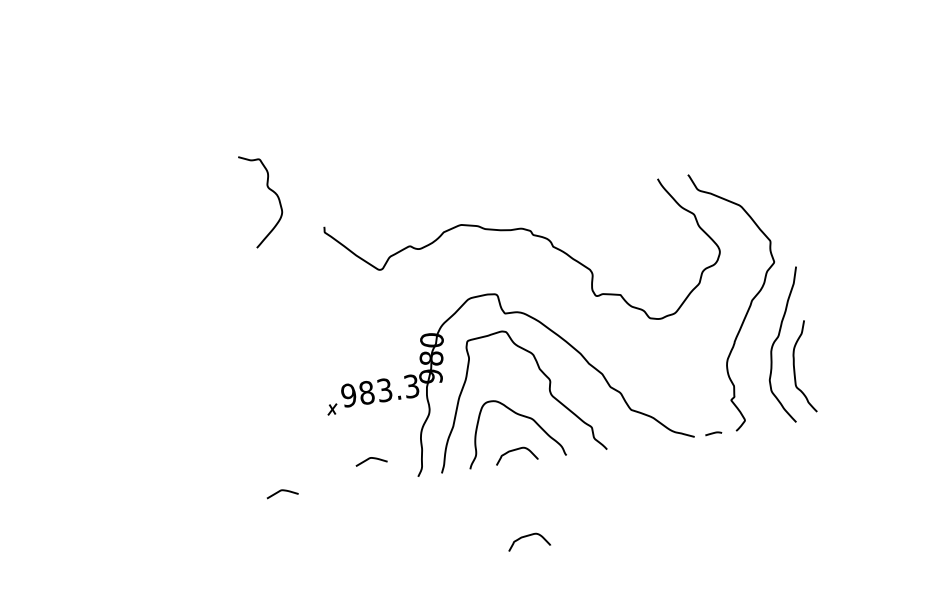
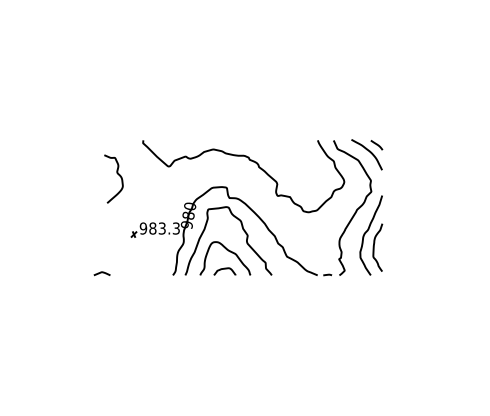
curve: (268, 190) -> (117, 174), moved
part: (756, 192) -> (367, 154), added
curve: (370, 460) -> (149, 263), removed
curve: (527, 537) -> (224, 314), removed

